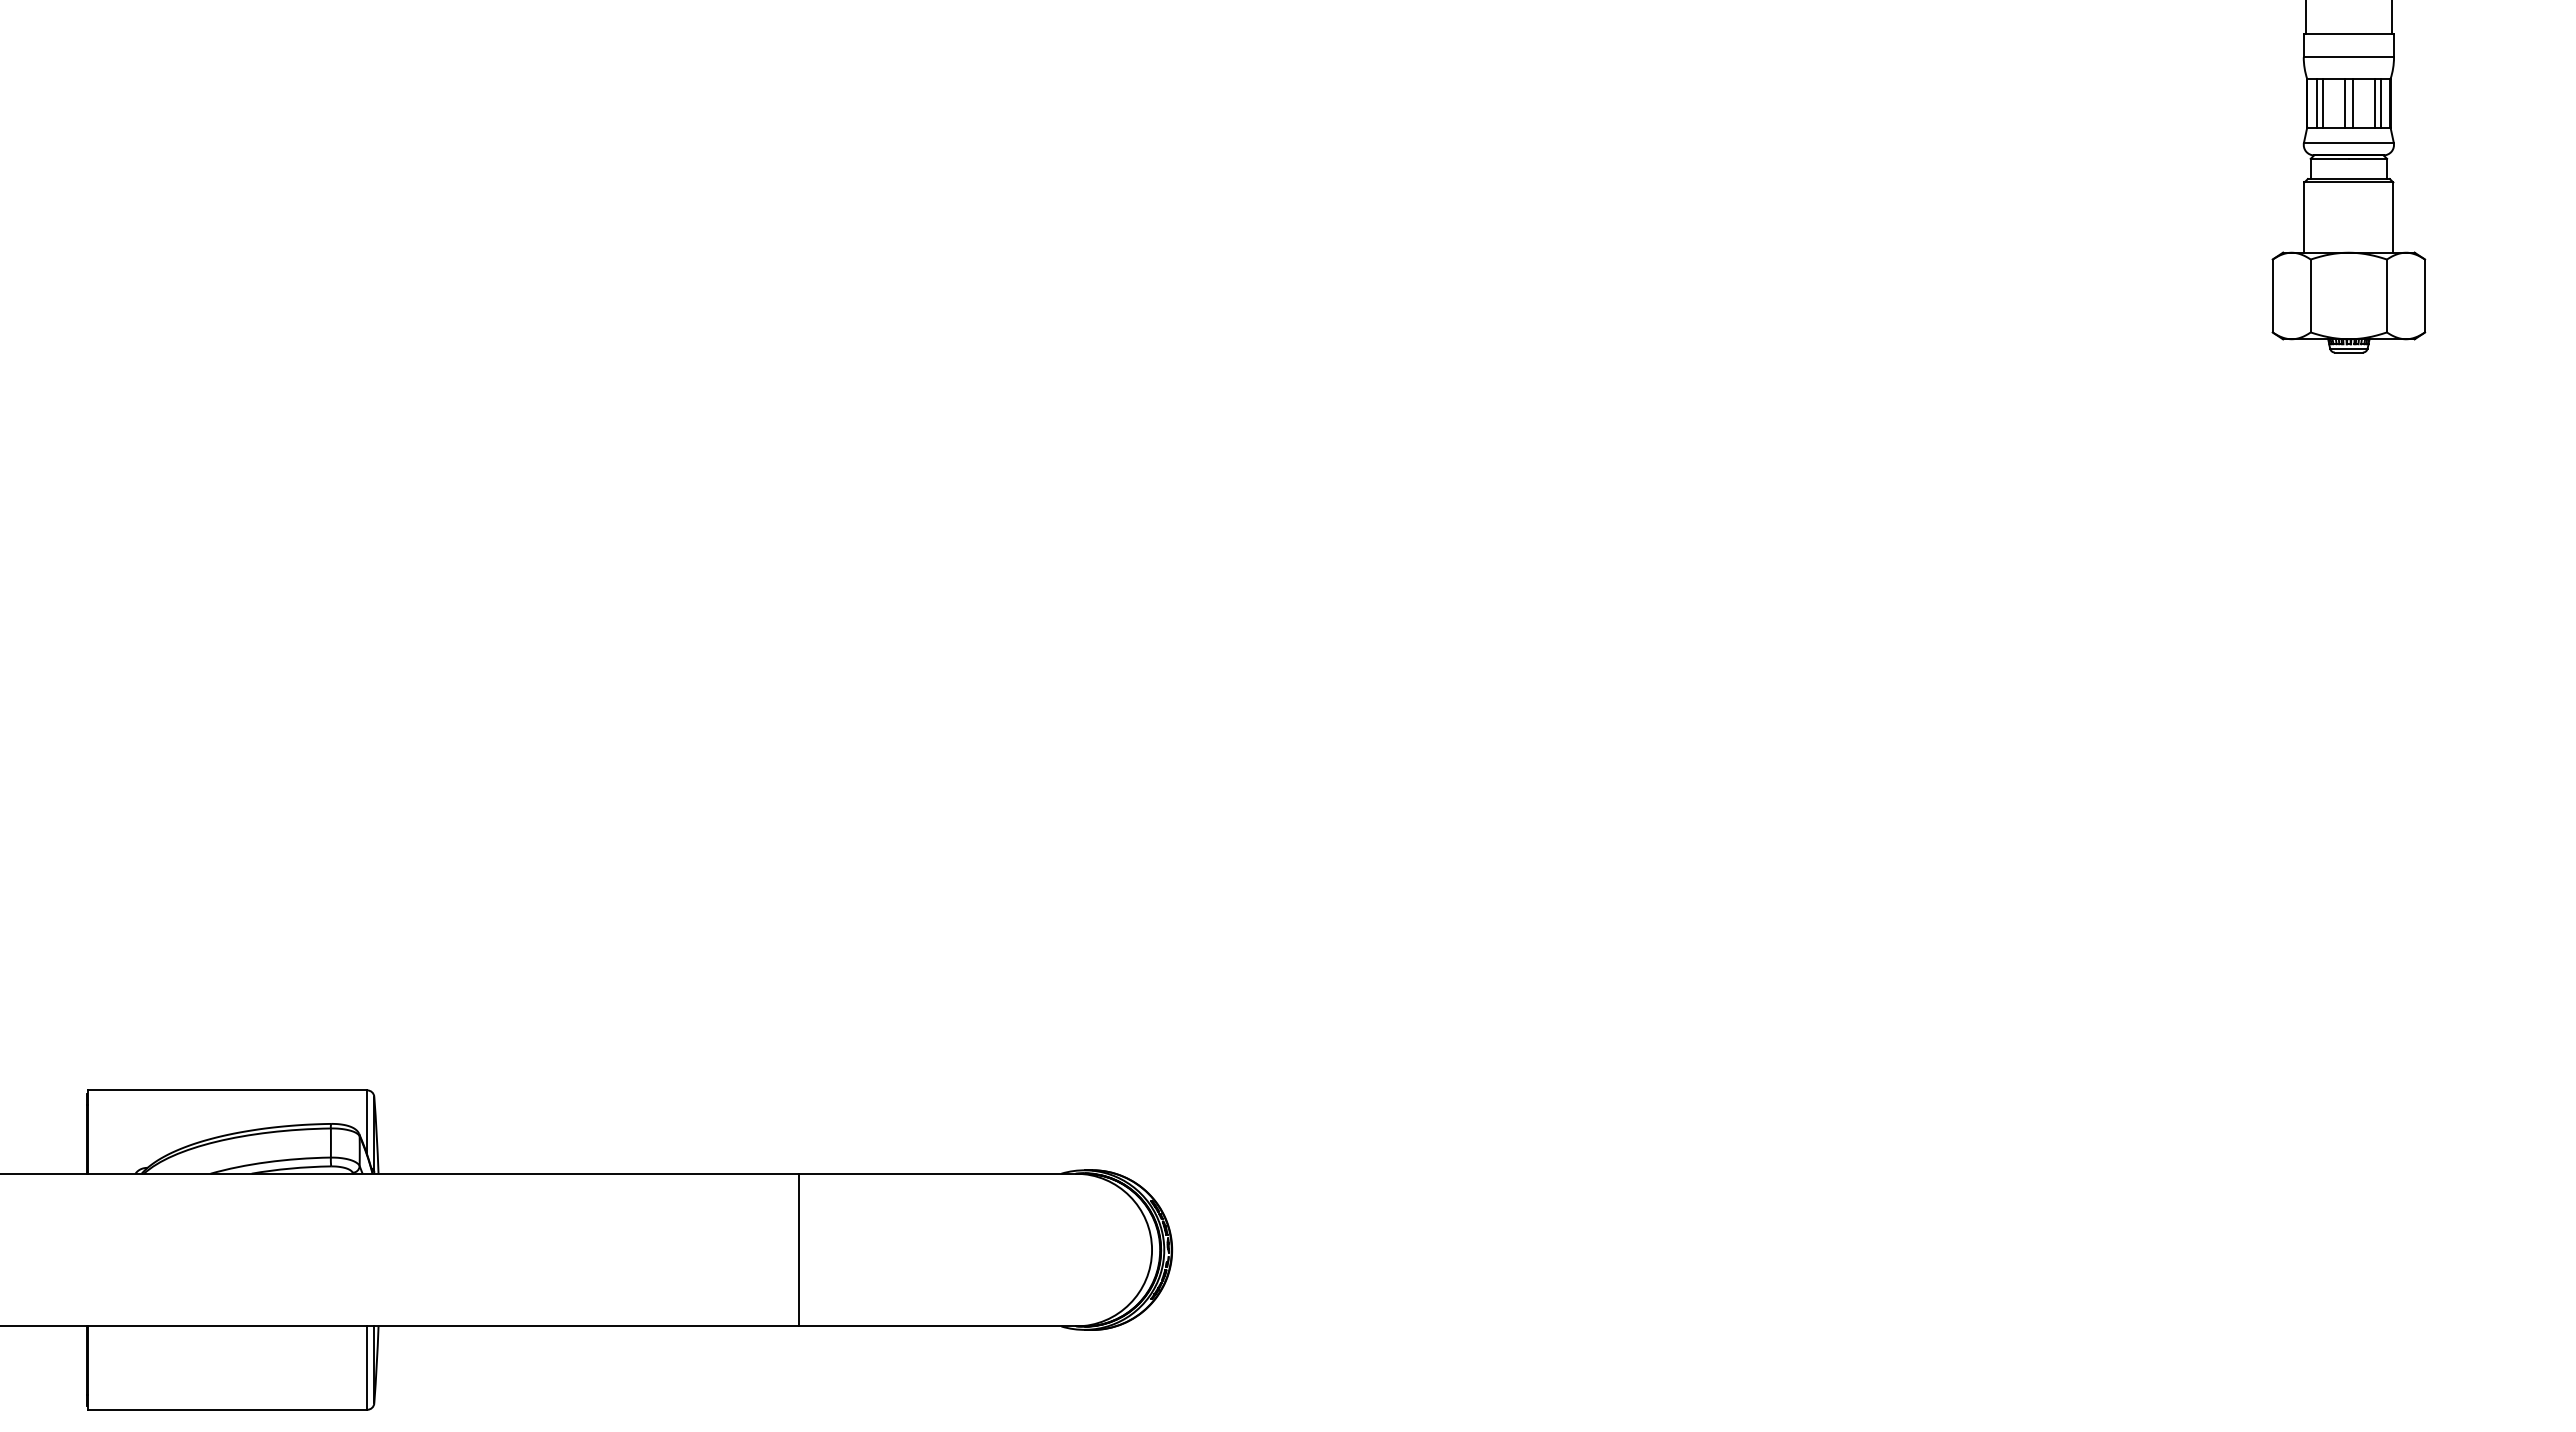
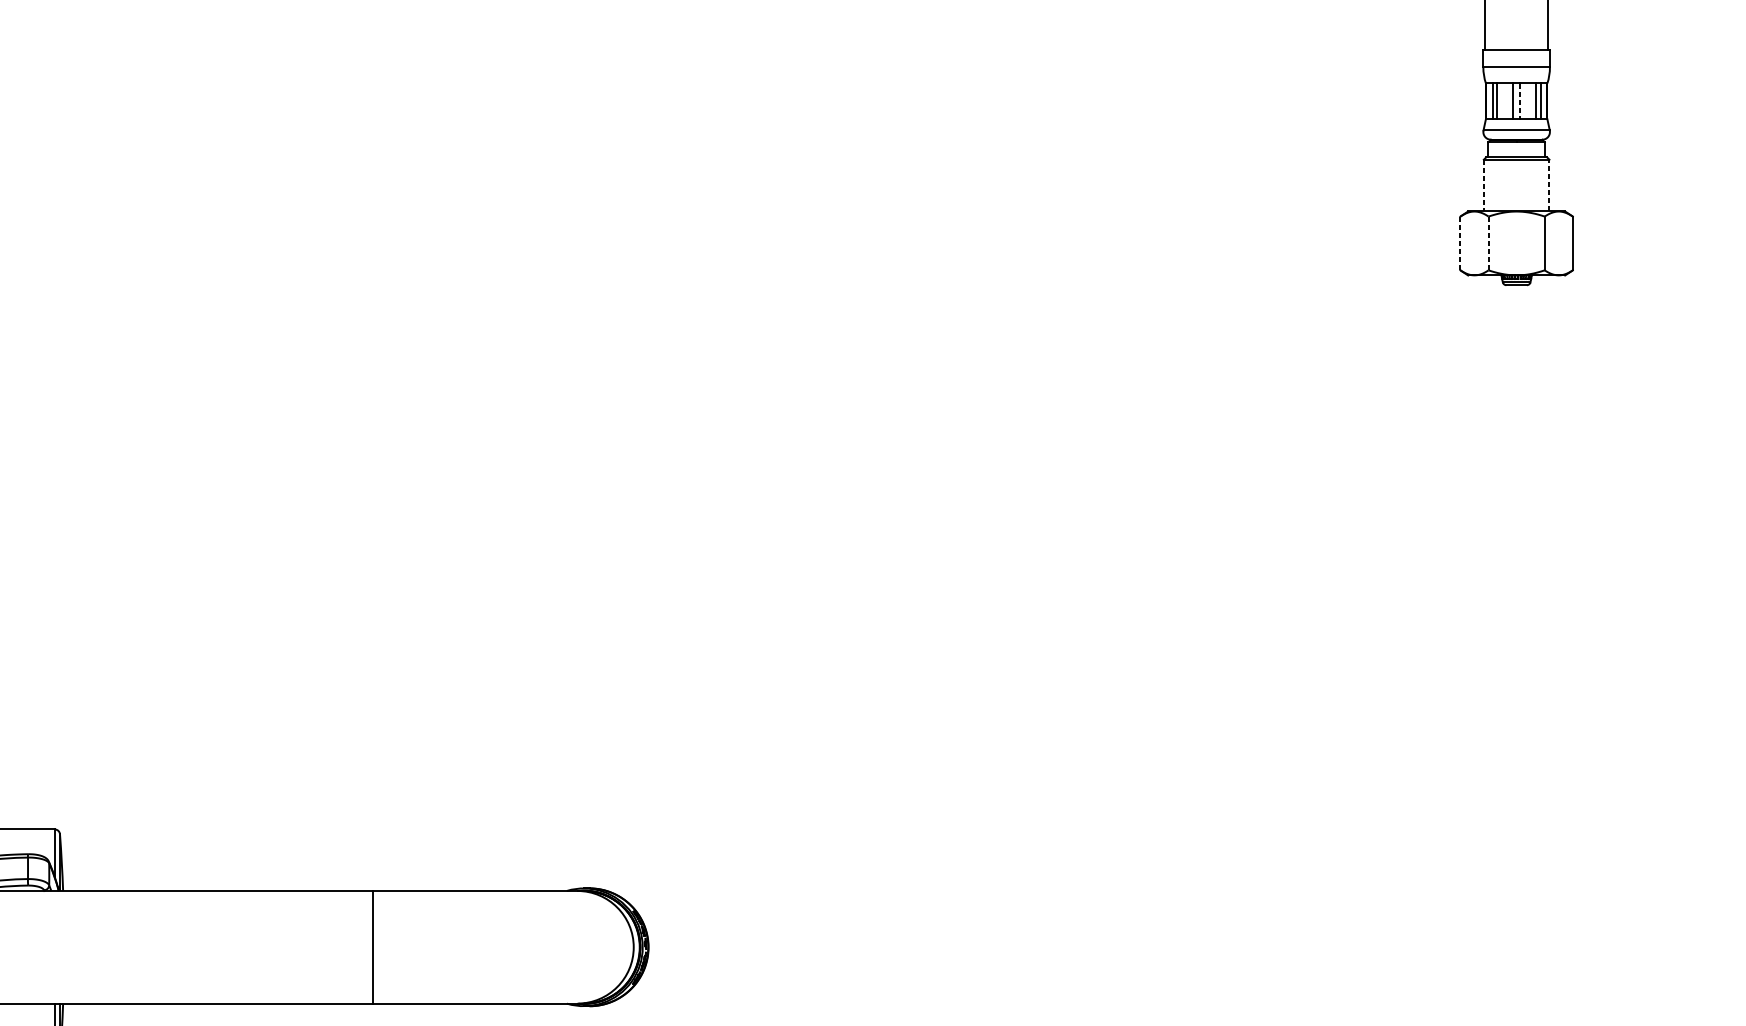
line: (2353, 103) -> (1520, 101), solid -> dashed
line: (2393, 217) -> (1549, 185), solid -> dashed
line: (2304, 218) -> (1483, 186), solid -> dashed
line: (2272, 295) -> (1460, 243), solid -> dashed
line: (2310, 295) -> (1488, 243), solid -> dashed

